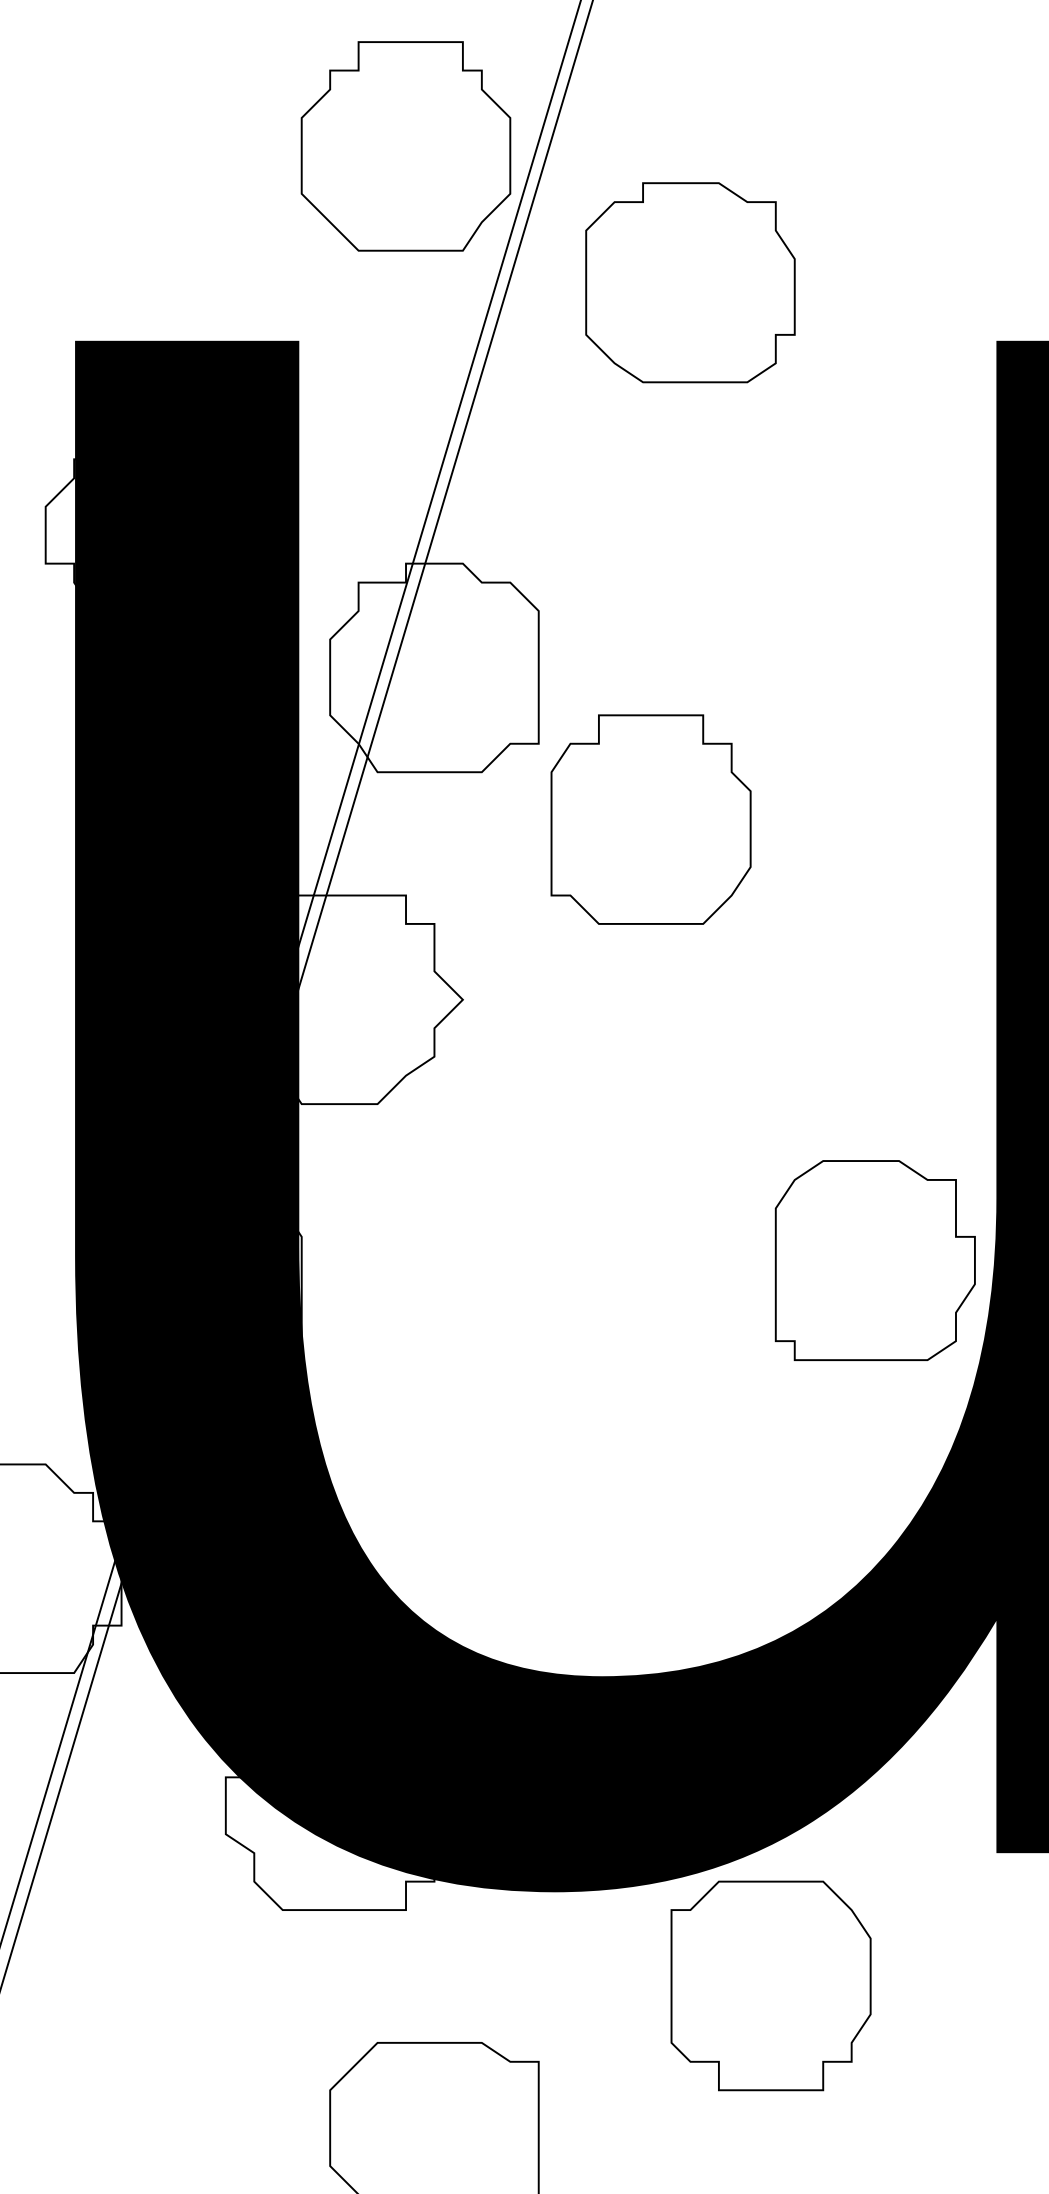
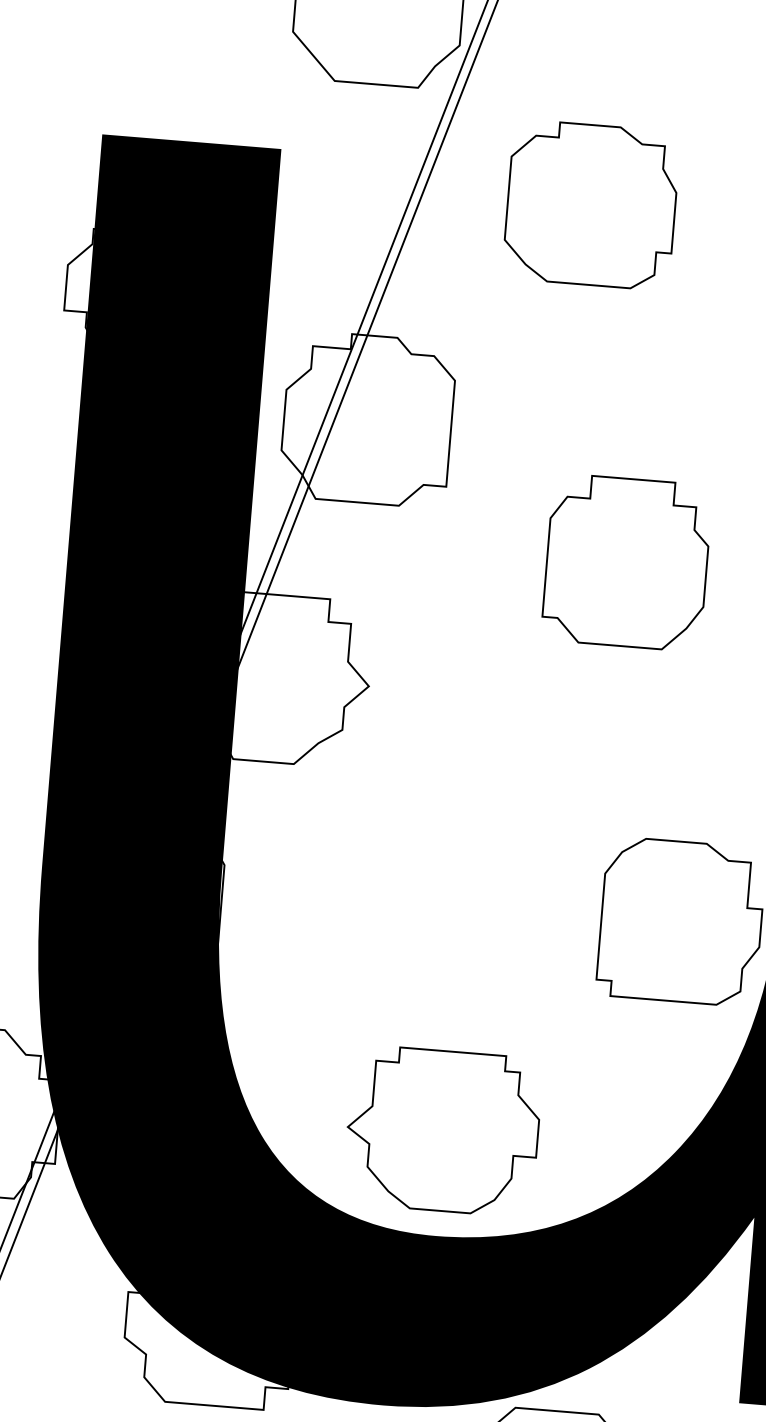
part: (690, 282) -> (591, 204), moved
part: (650, 819) -> (626, 562), moved
part: (599, 1544) -> (442, 1130), added

